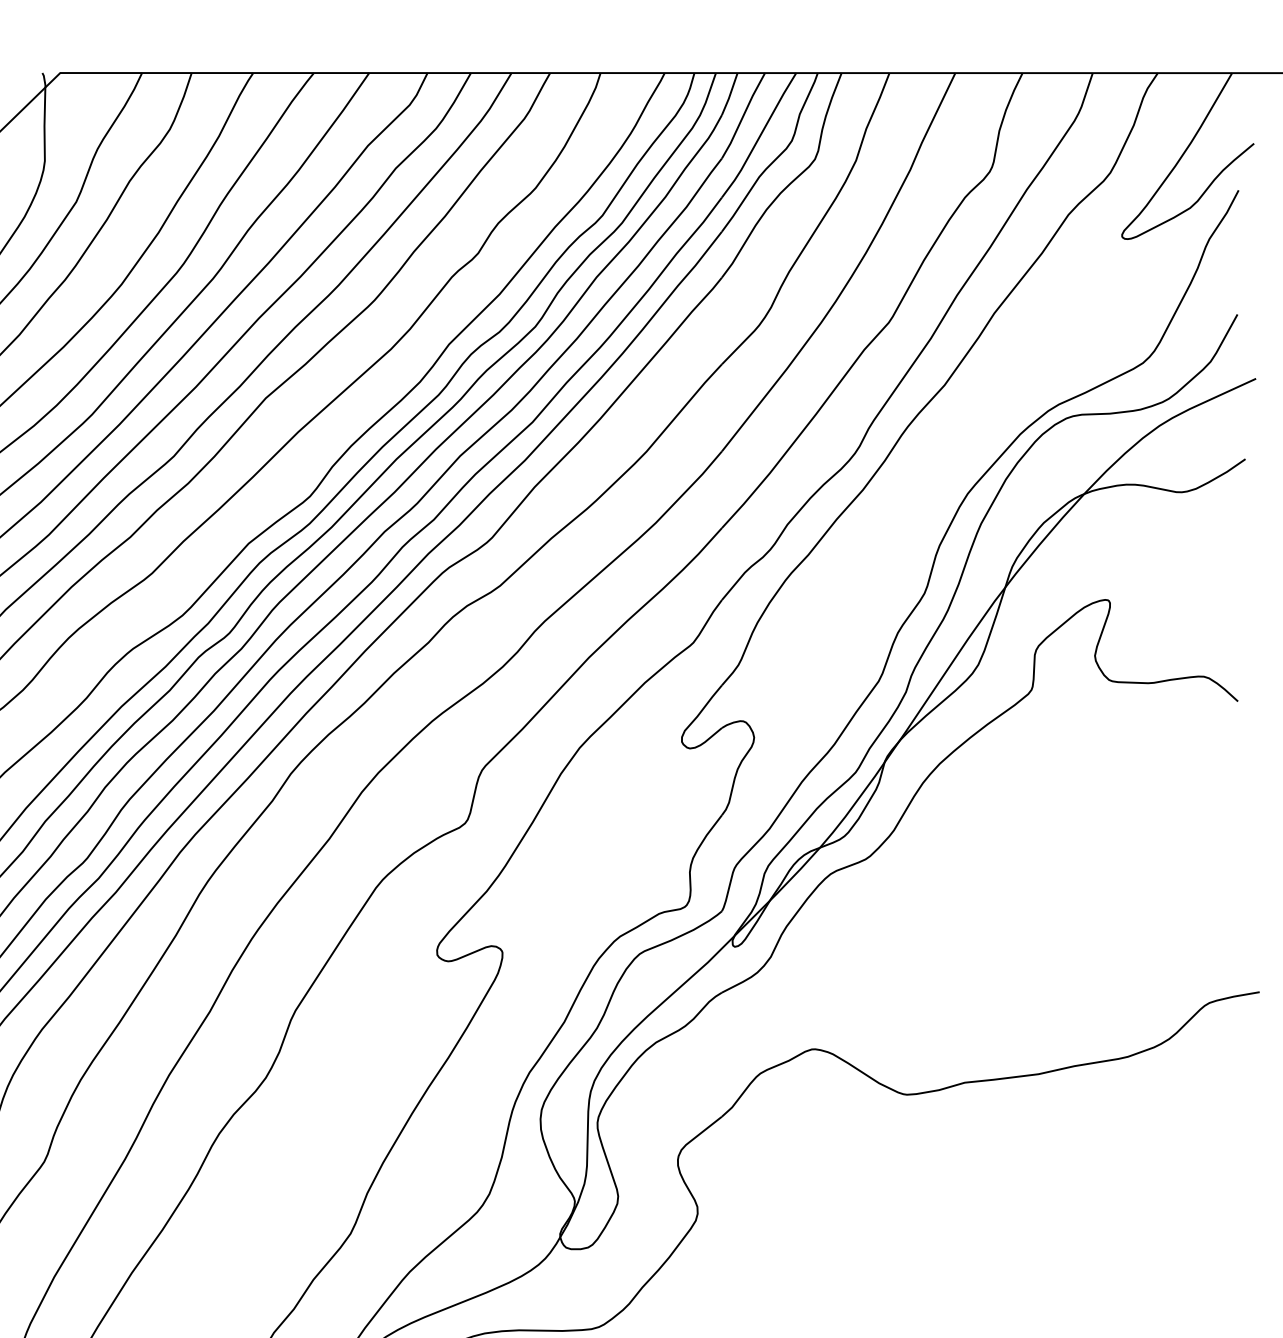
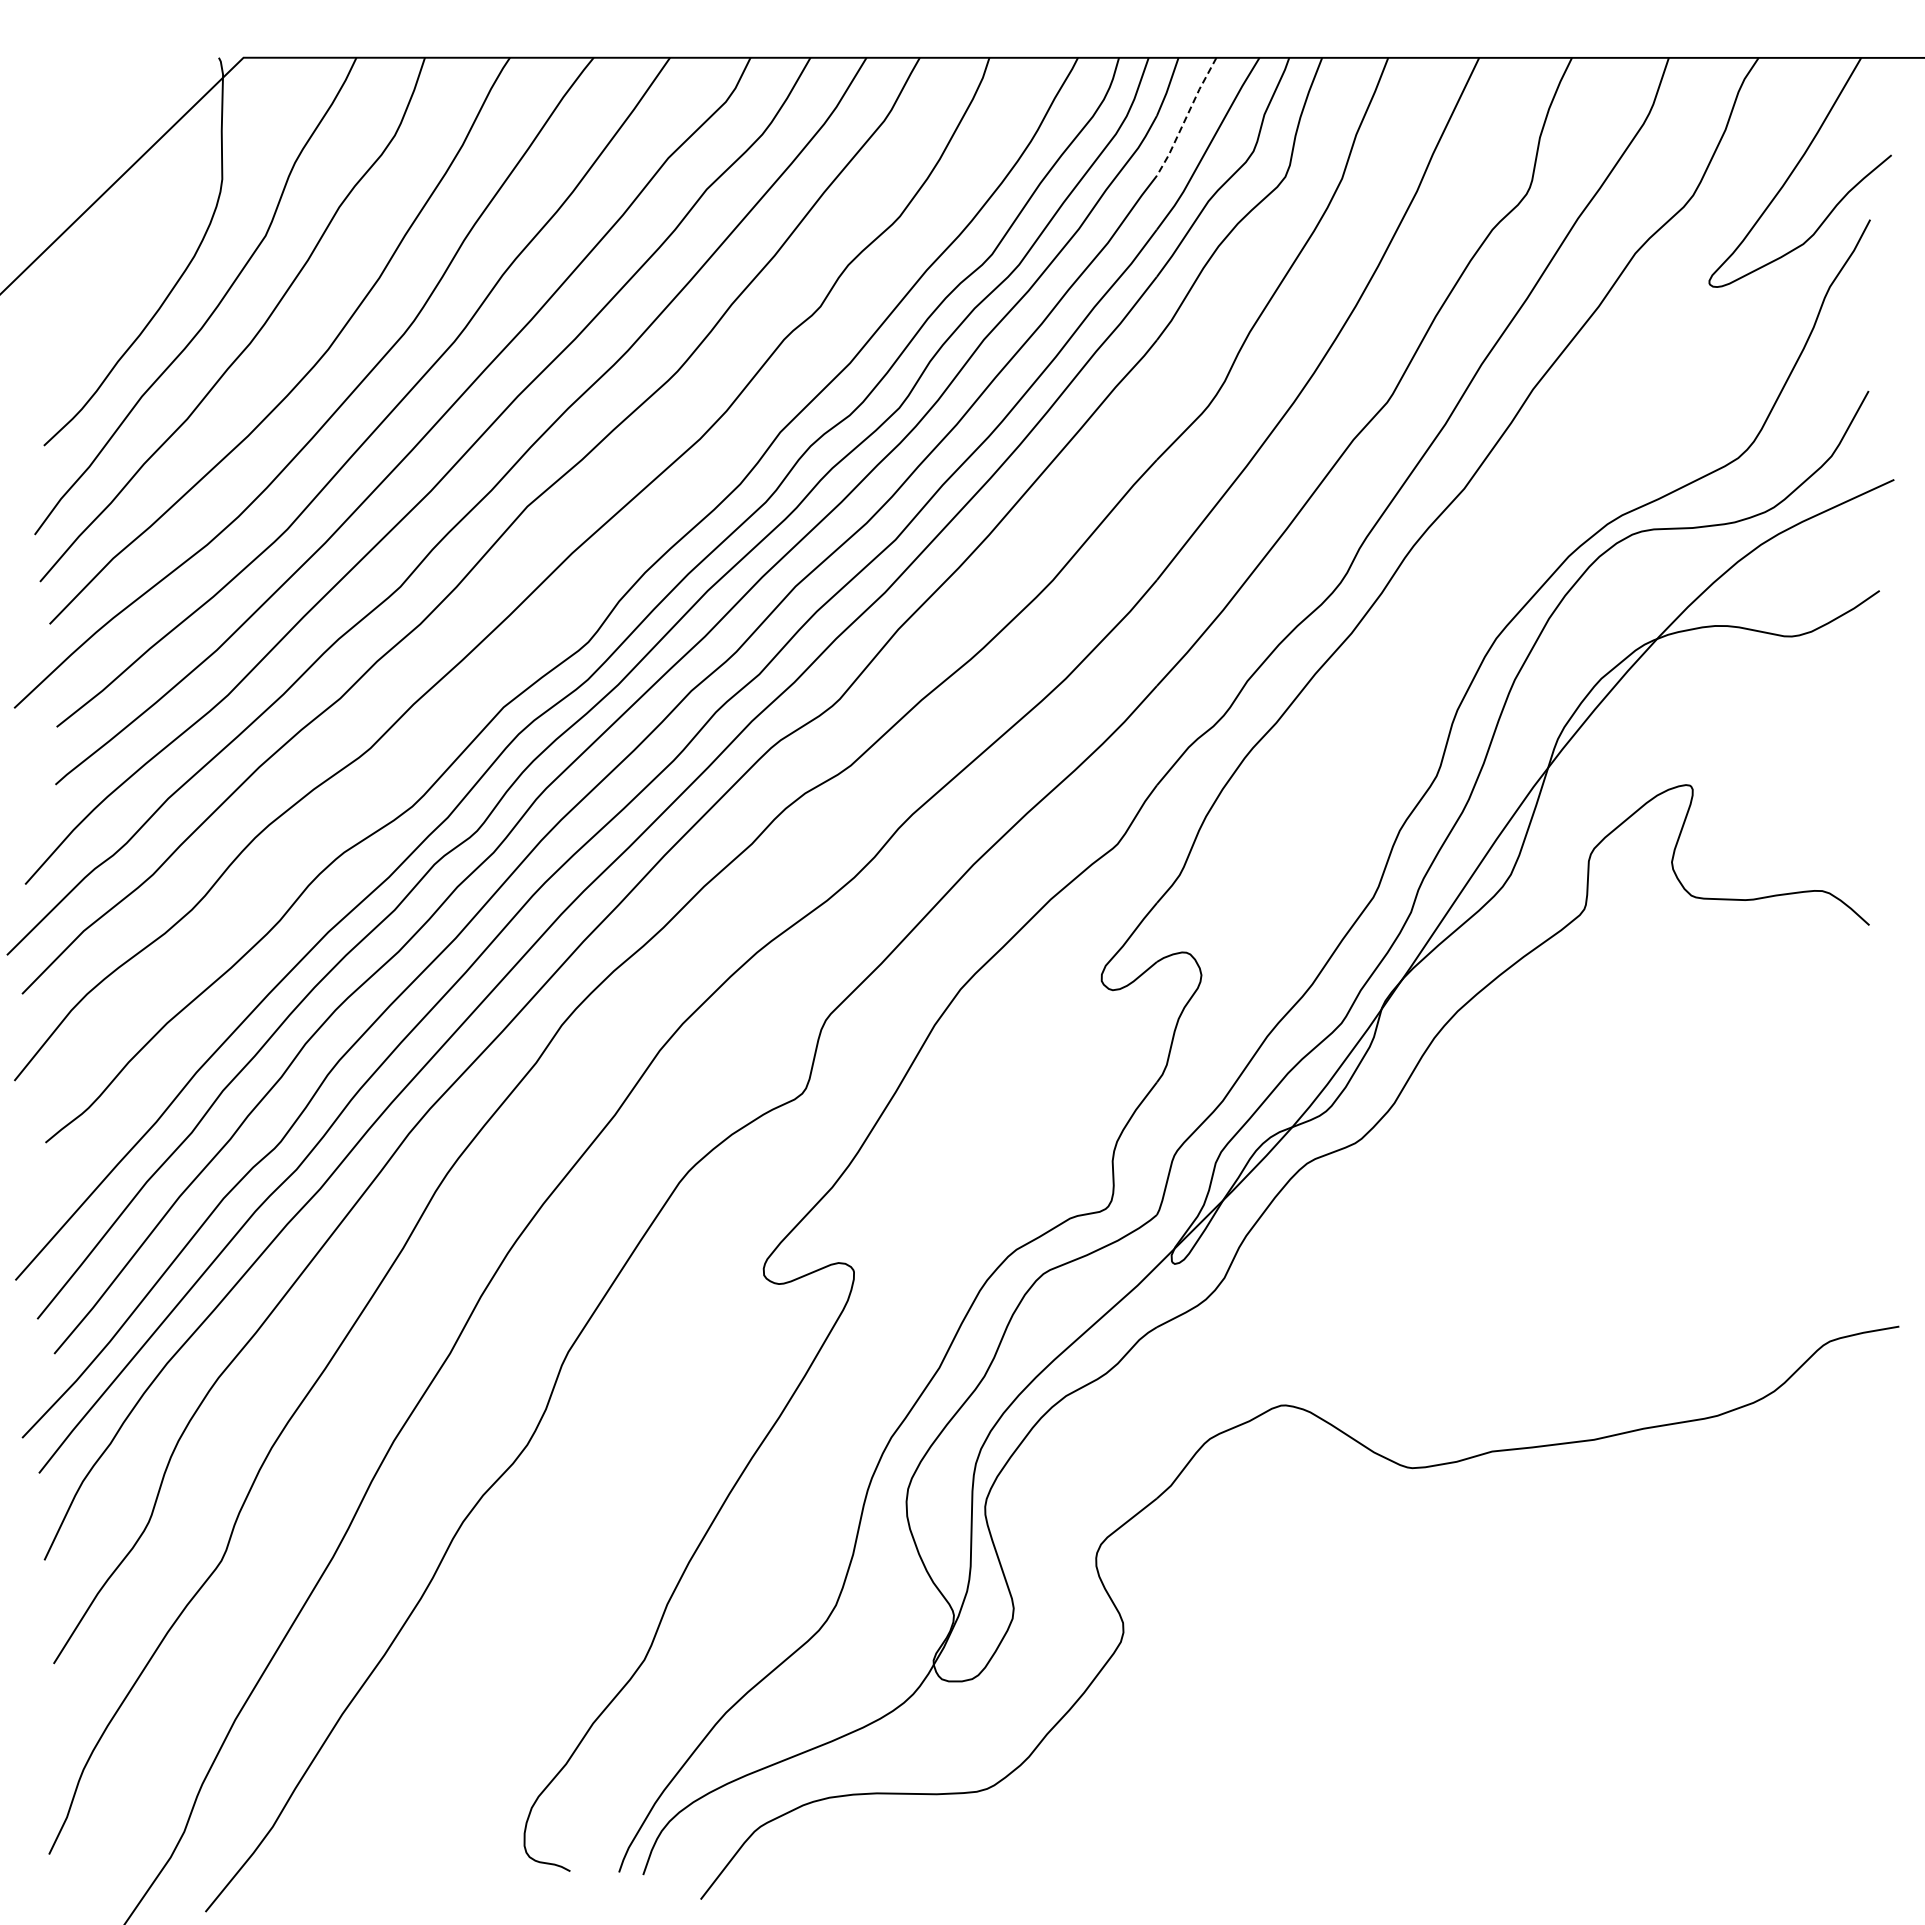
line: (743, 116) -> (1186, 117), solid -> dashed

